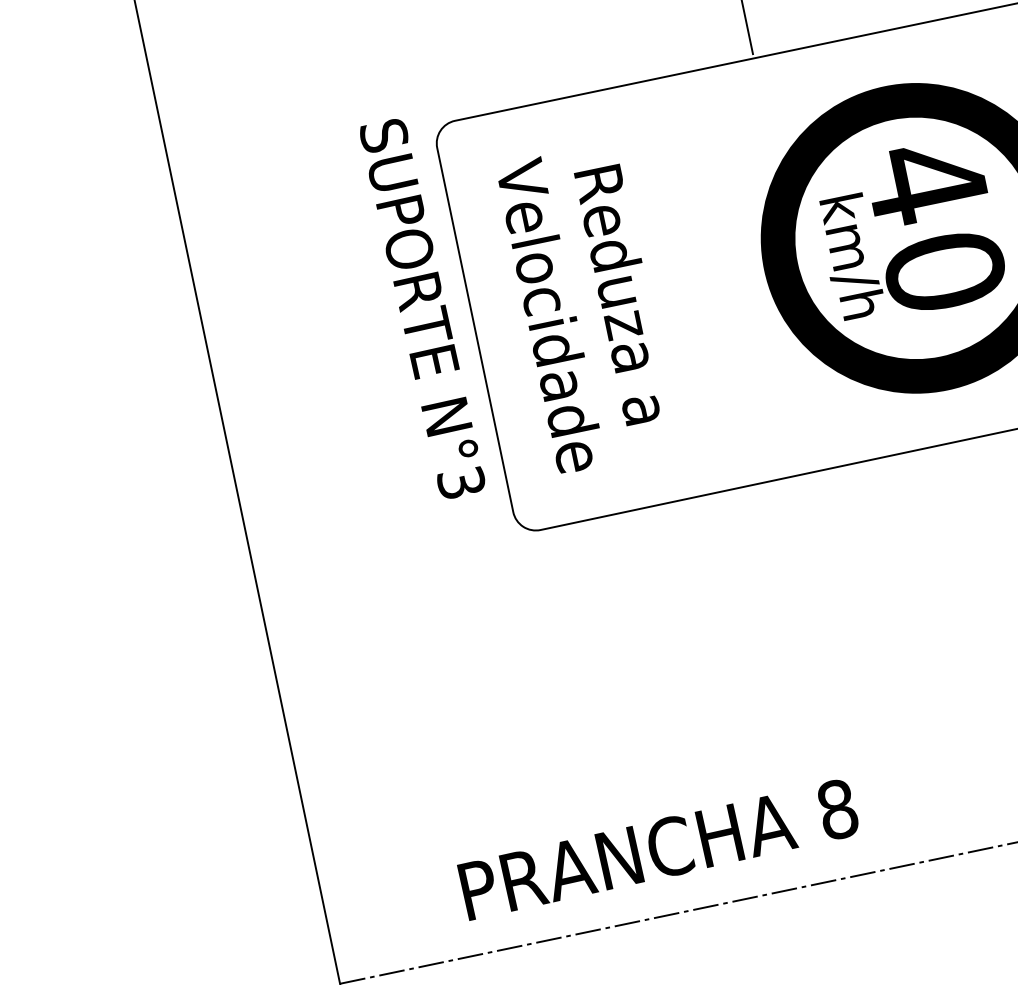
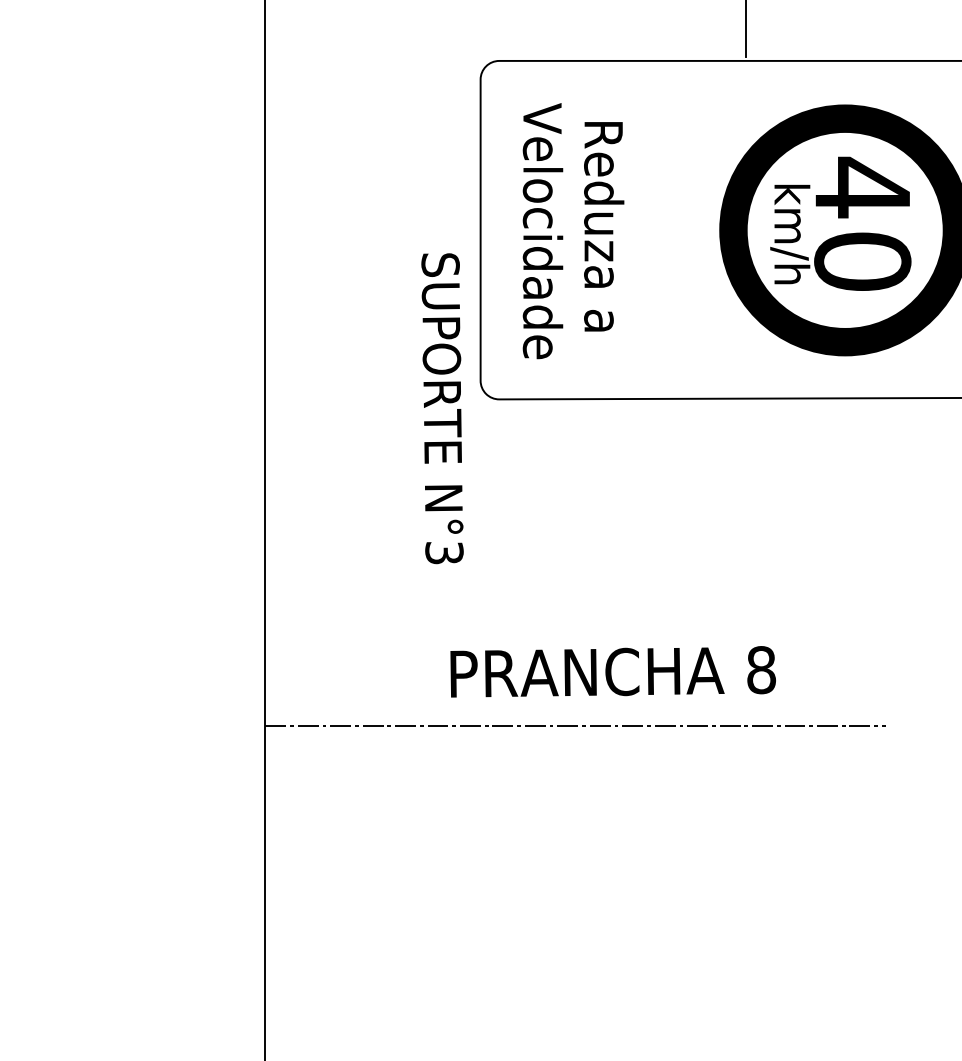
text: (422, 308) -> (442, 408), moved
text: (657, 848) -> (612, 671), moved

